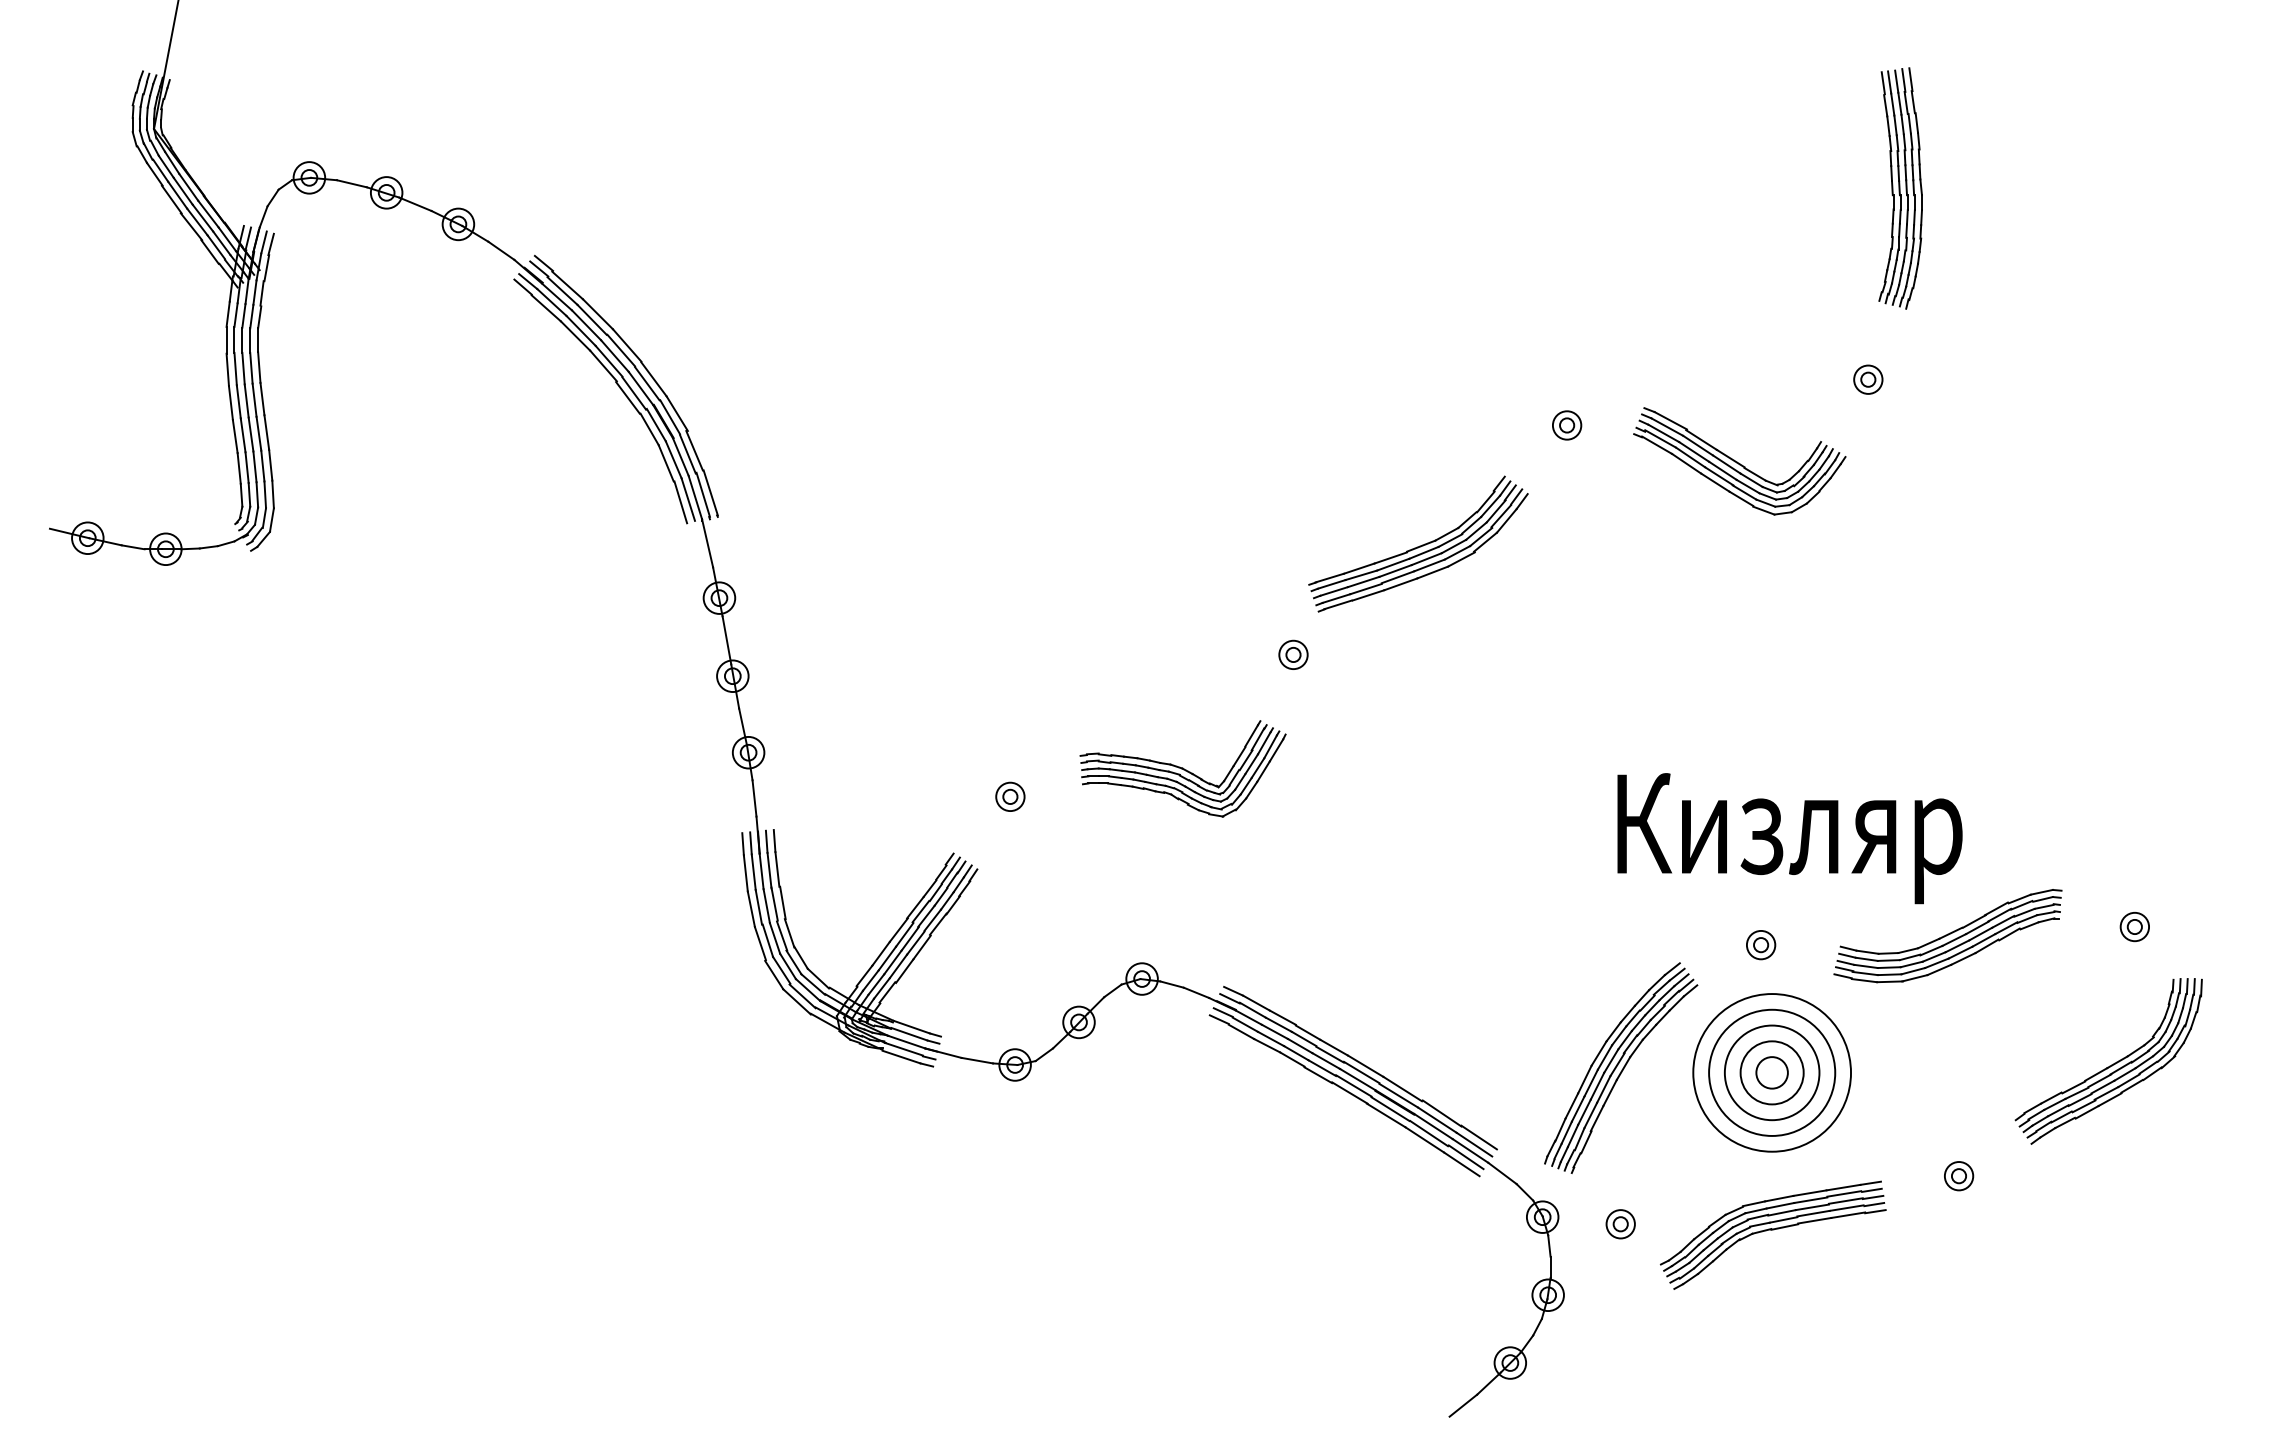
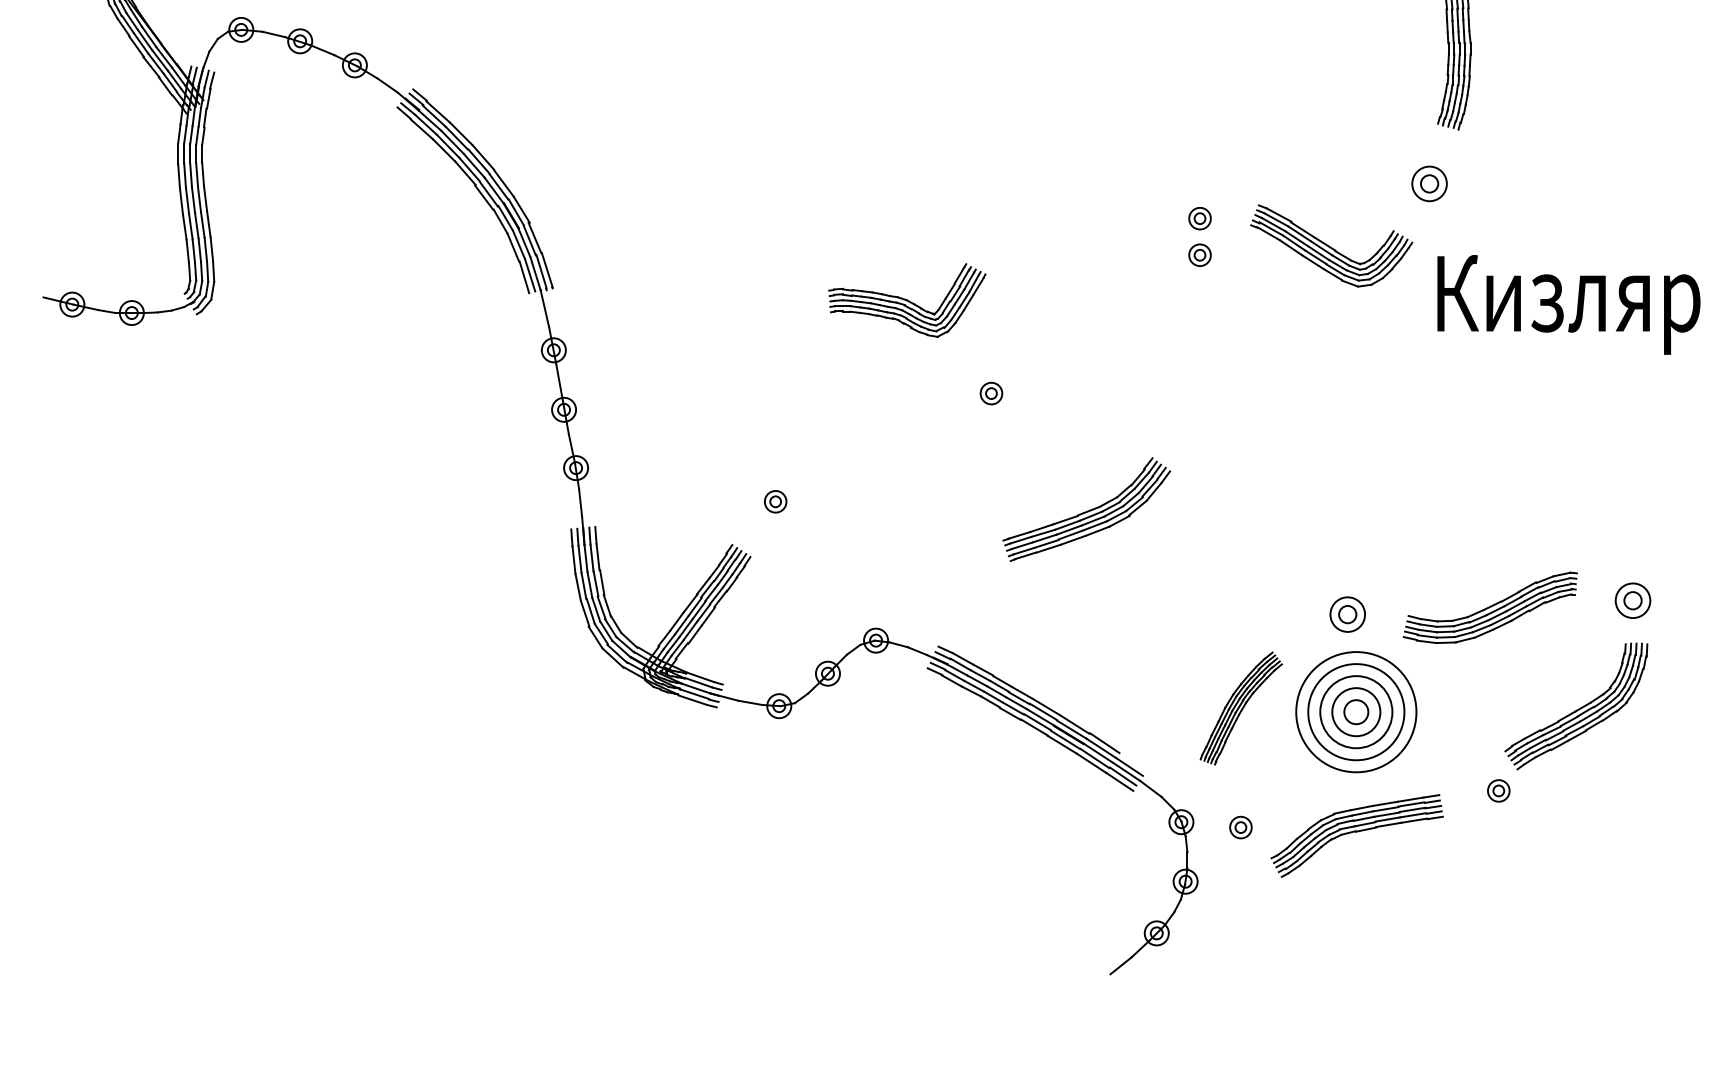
part: (1868, 379) -> (1429, 183), size x1.6
part: (1567, 473) -> (1200, 255), added
part: (1418, 543) -> (1086, 509), moved
part: (1182, 768) -> (906, 300), moved
text: (1789, 838) -> (1568, 304), moved
part: (2134, 927) -> (1632, 601), size x1.6
part: (1761, 945) -> (1348, 615), size x1.6
part: (2108, 1061) -> (1576, 706), moved
part: (1621, 1067) -> (1241, 708), size x0.7
line: (1478, 1137) -> (1132, 761), removed

